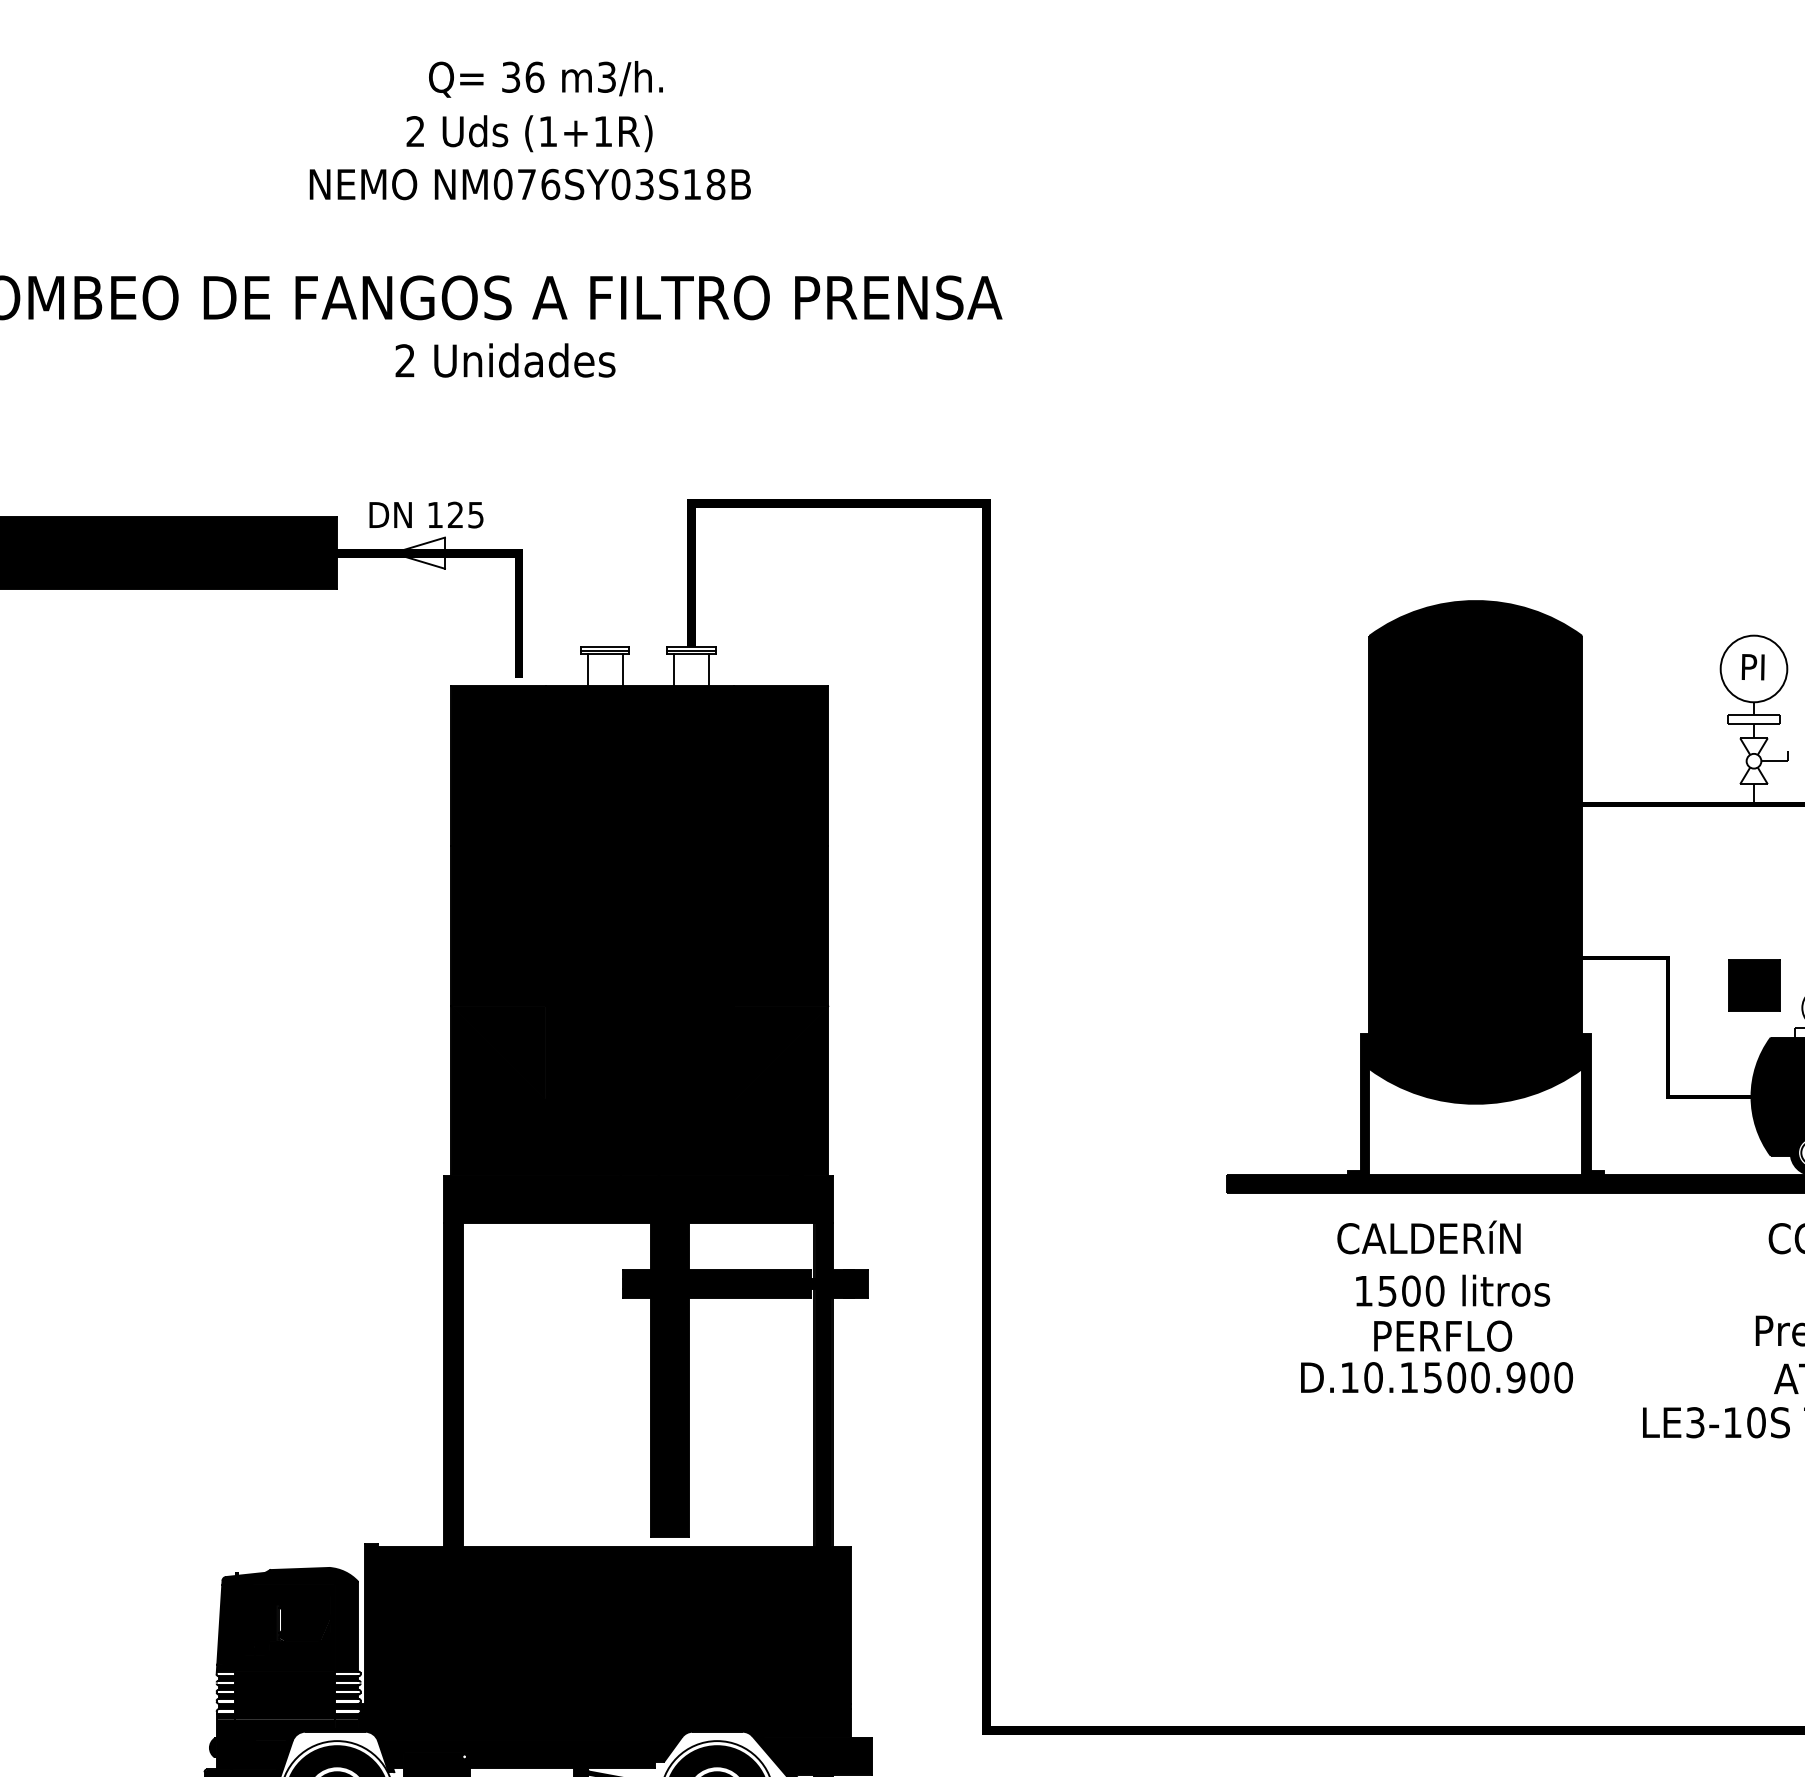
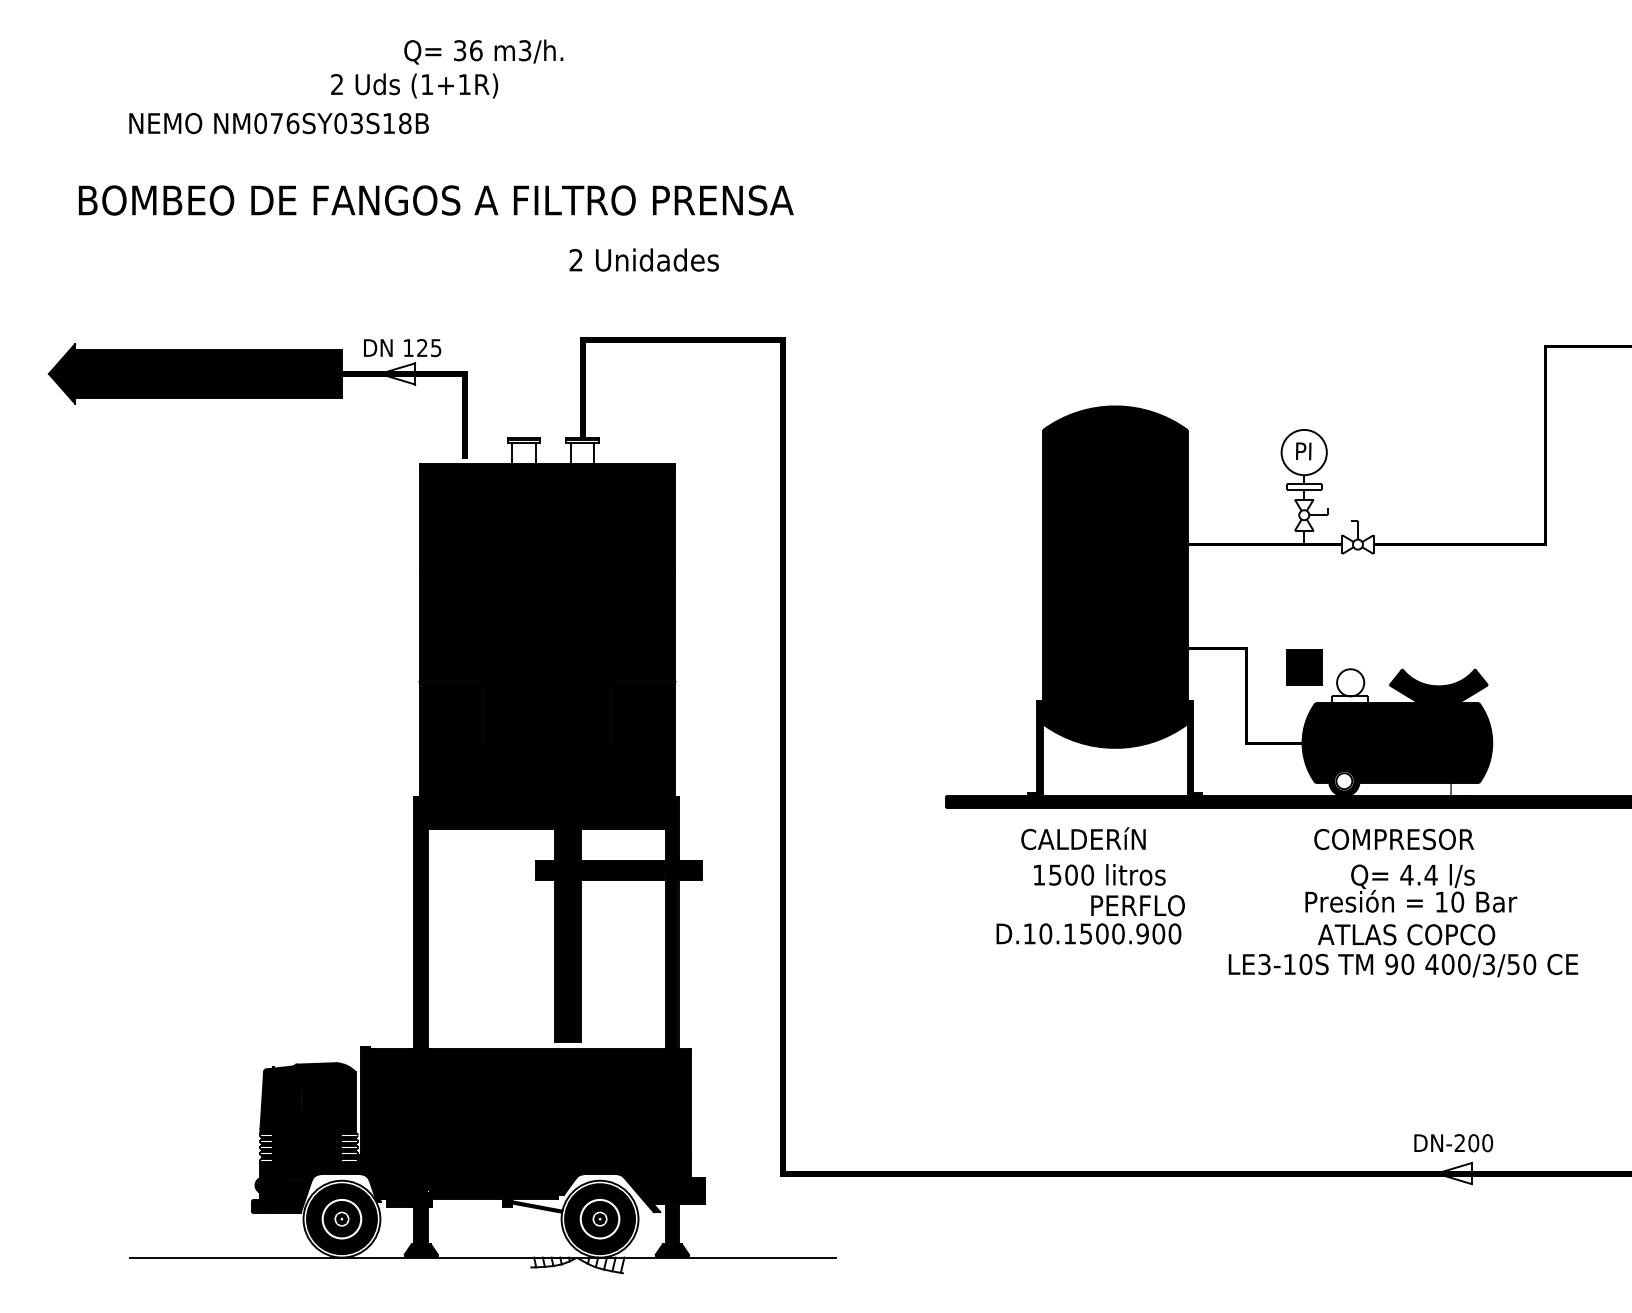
text: (529, 132) -> (414, 85), moved
text: (529, 184) -> (278, 123), moved
text: (504, 359) -> (643, 259), moved
text: (1442, 1335) -> (1137, 905), moved

